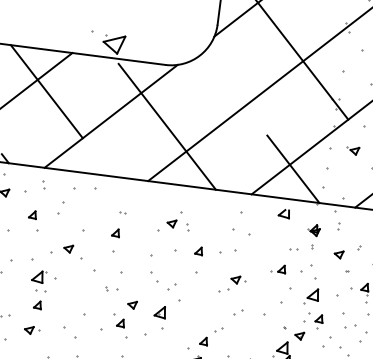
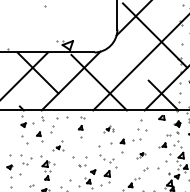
part: (174, 221) -> (108, 128), size x0.6
part: (117, 232) -> (81, 127), moved
part: (67, 242) -> (57, 145), size x0.7
part: (233, 284) -> (141, 155), size x0.6

